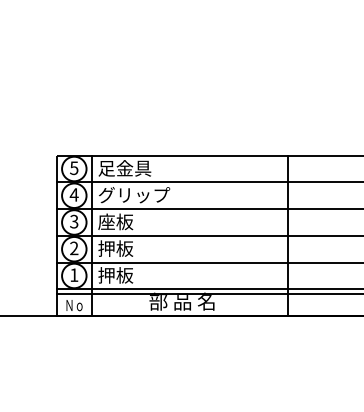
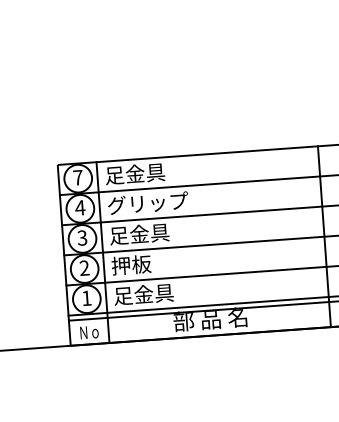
text: (74, 168) -> (78, 178), 5 -> 7
text: (124, 221) -> (139, 233), 座板 -> 足金具
text: (124, 275) -> (143, 294), 押板 -> 足金具

